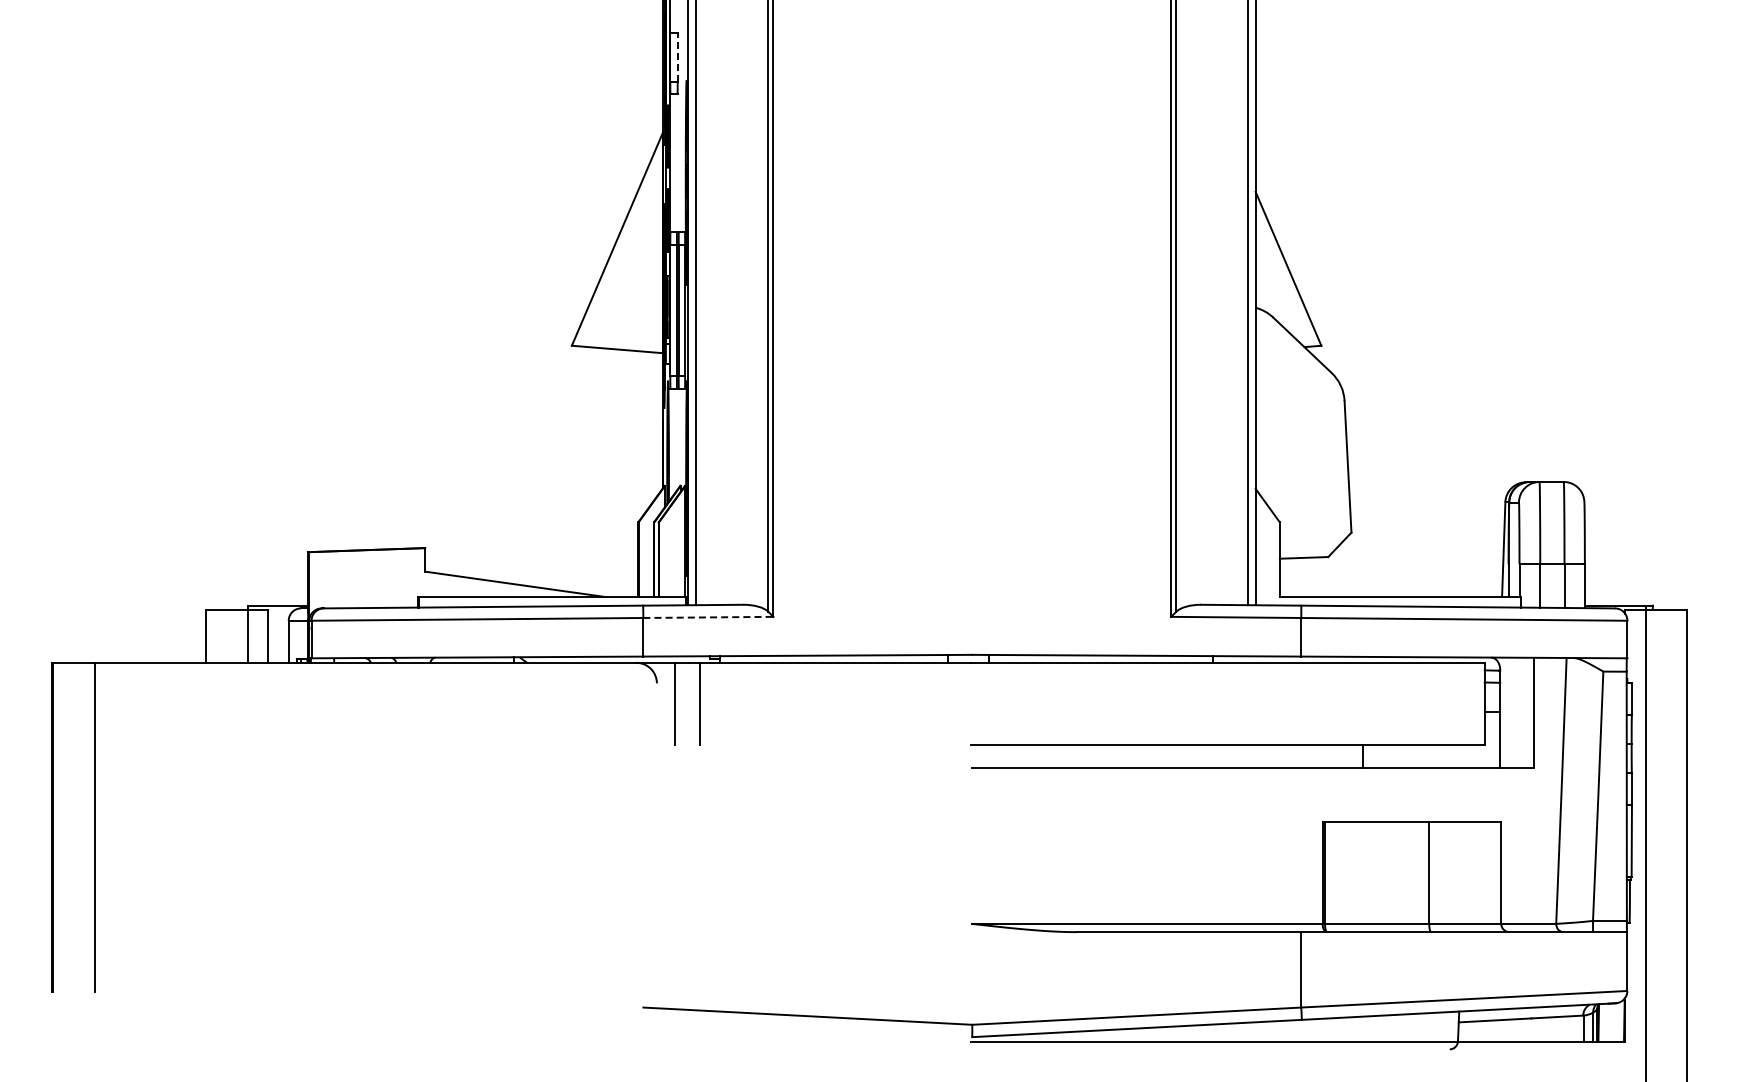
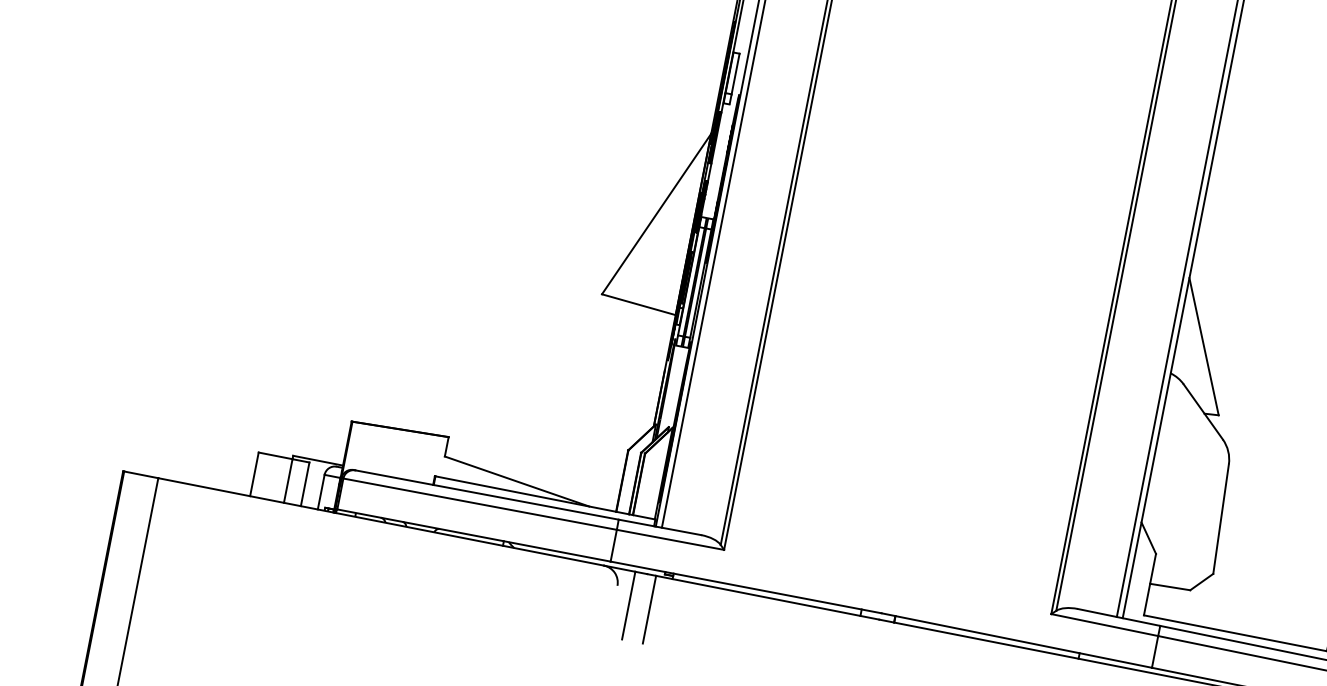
line: (677, 57) -> (735, 74), dashed -> solid
line: (708, 617) -> (670, 539), dashed -> solid

